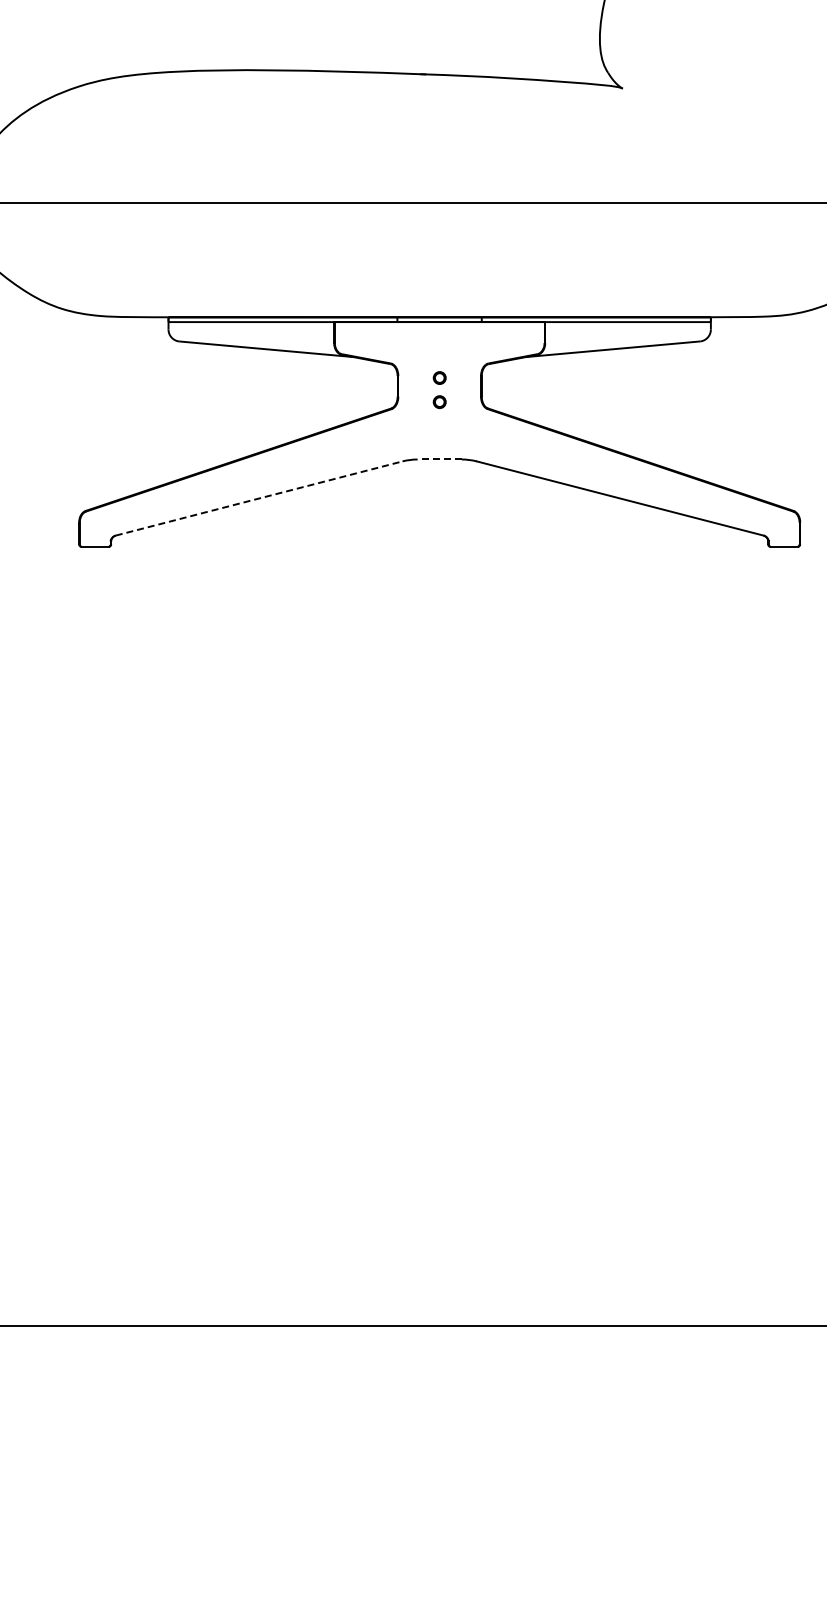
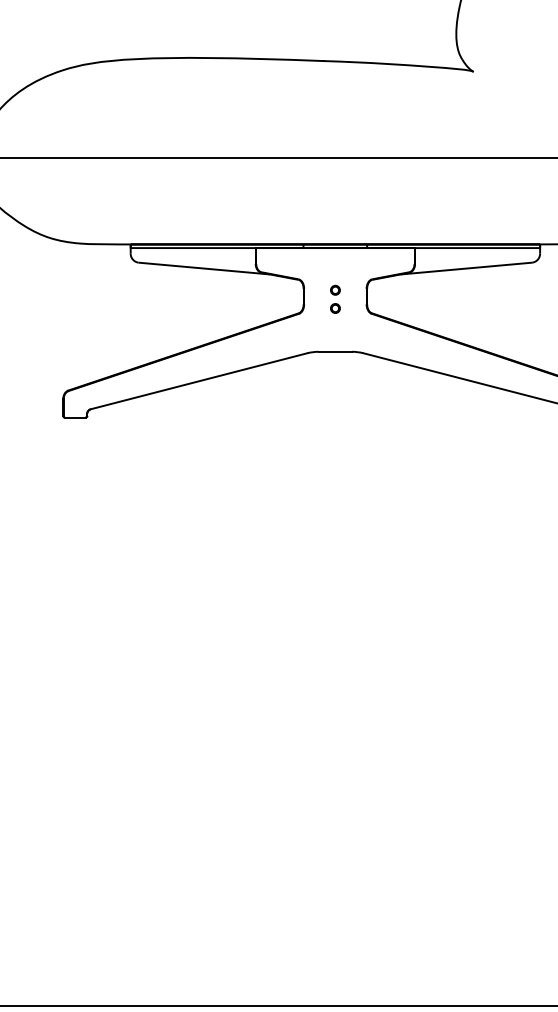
line: (439, 459) -> (335, 351), dashed -> solid
line: (259, 498) -> (199, 381), dashed -> solid

